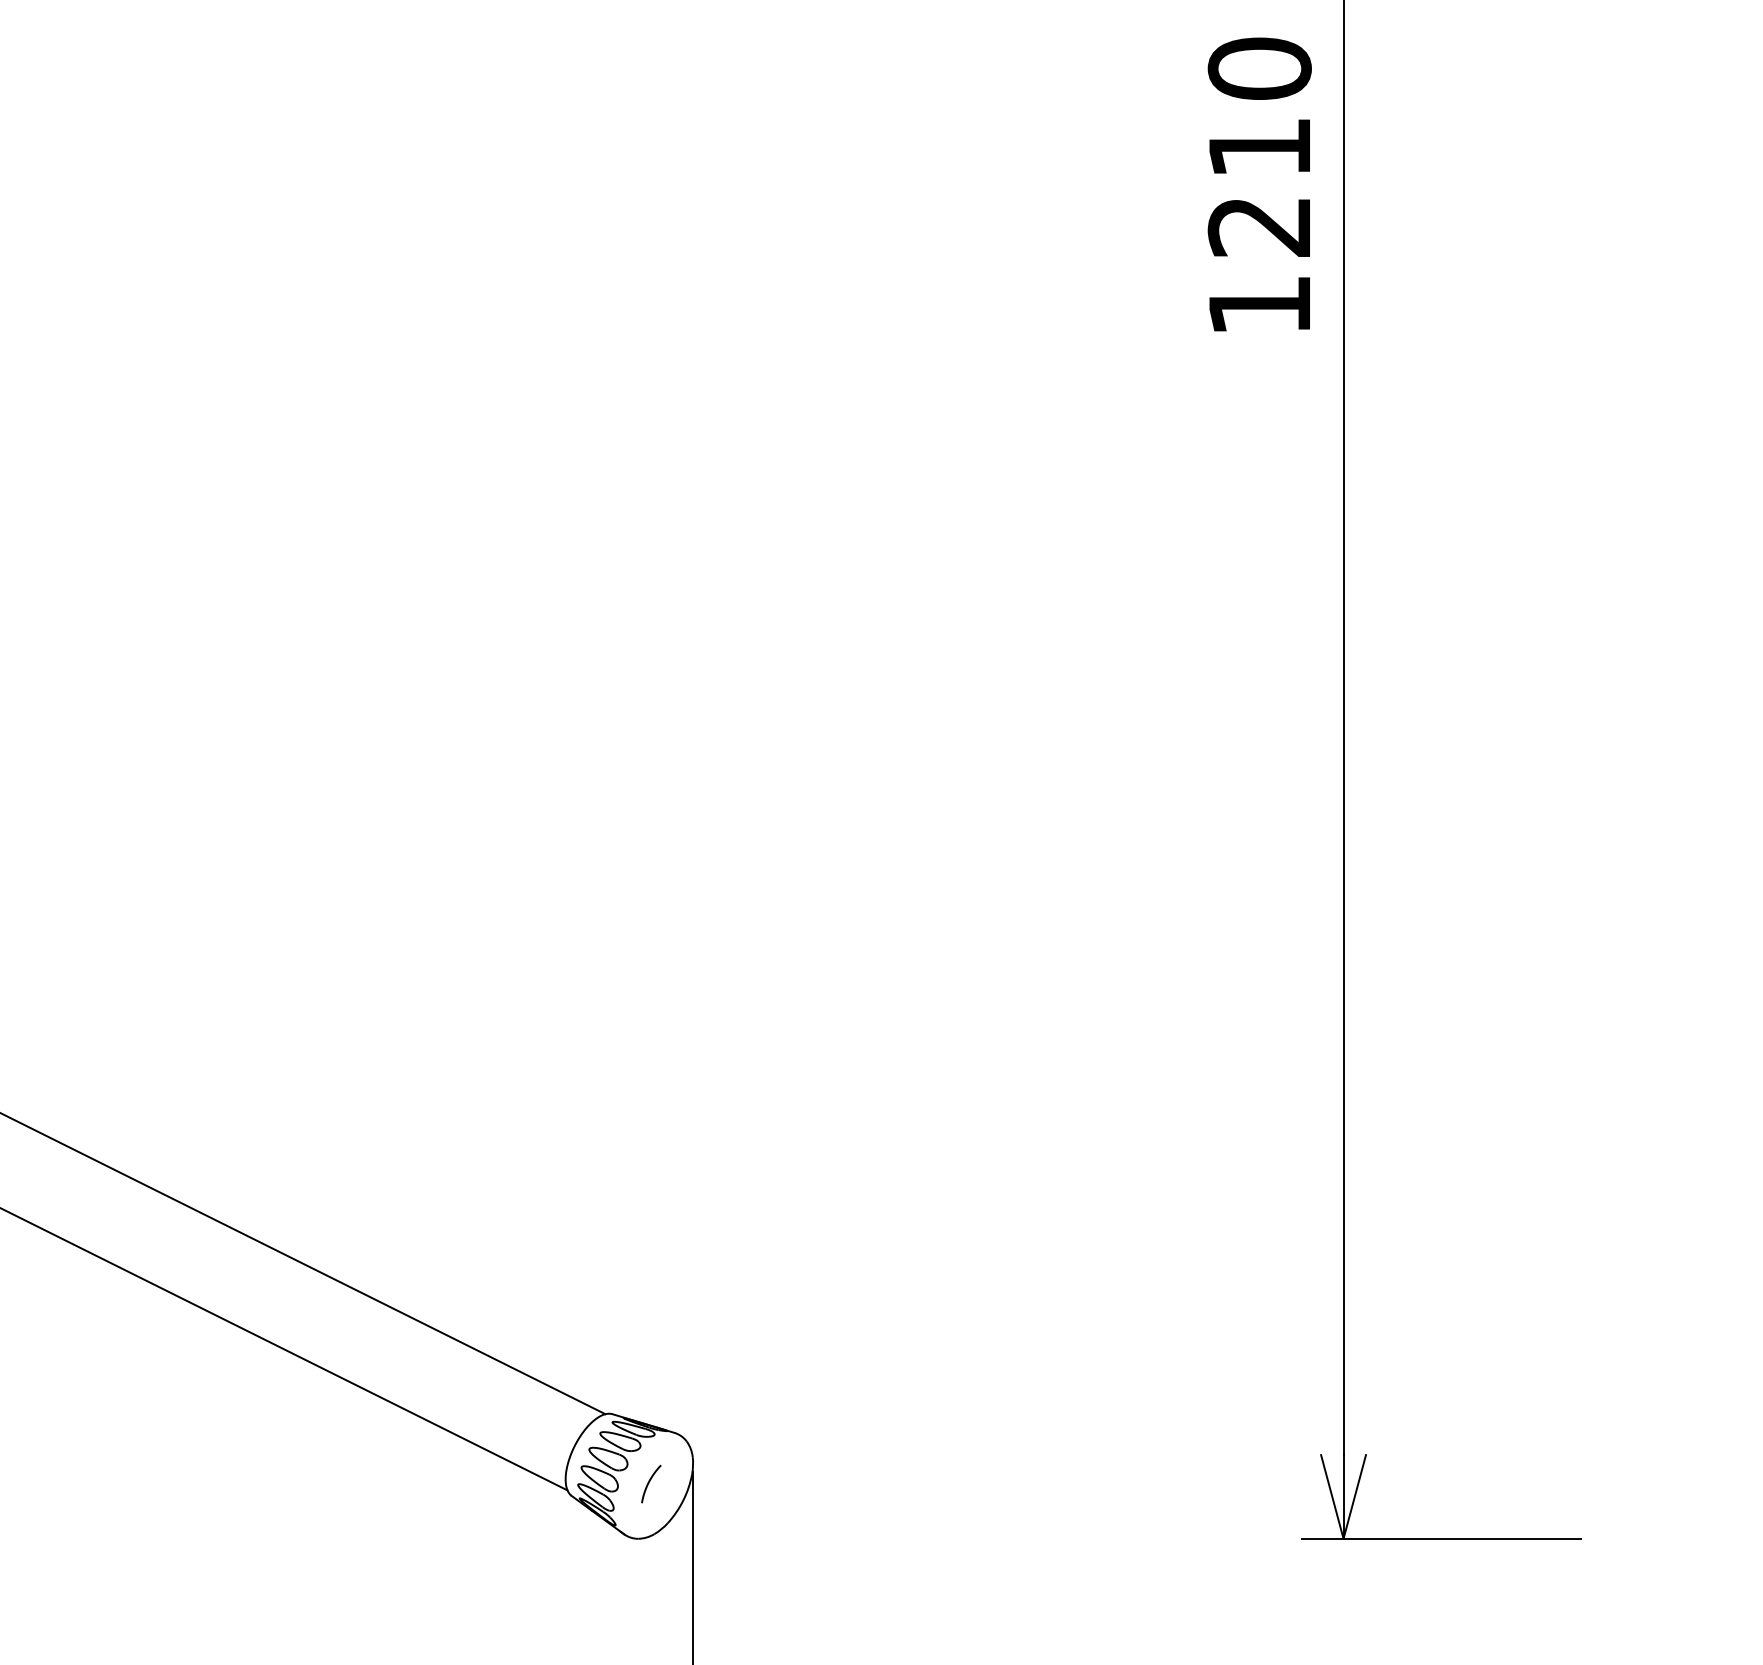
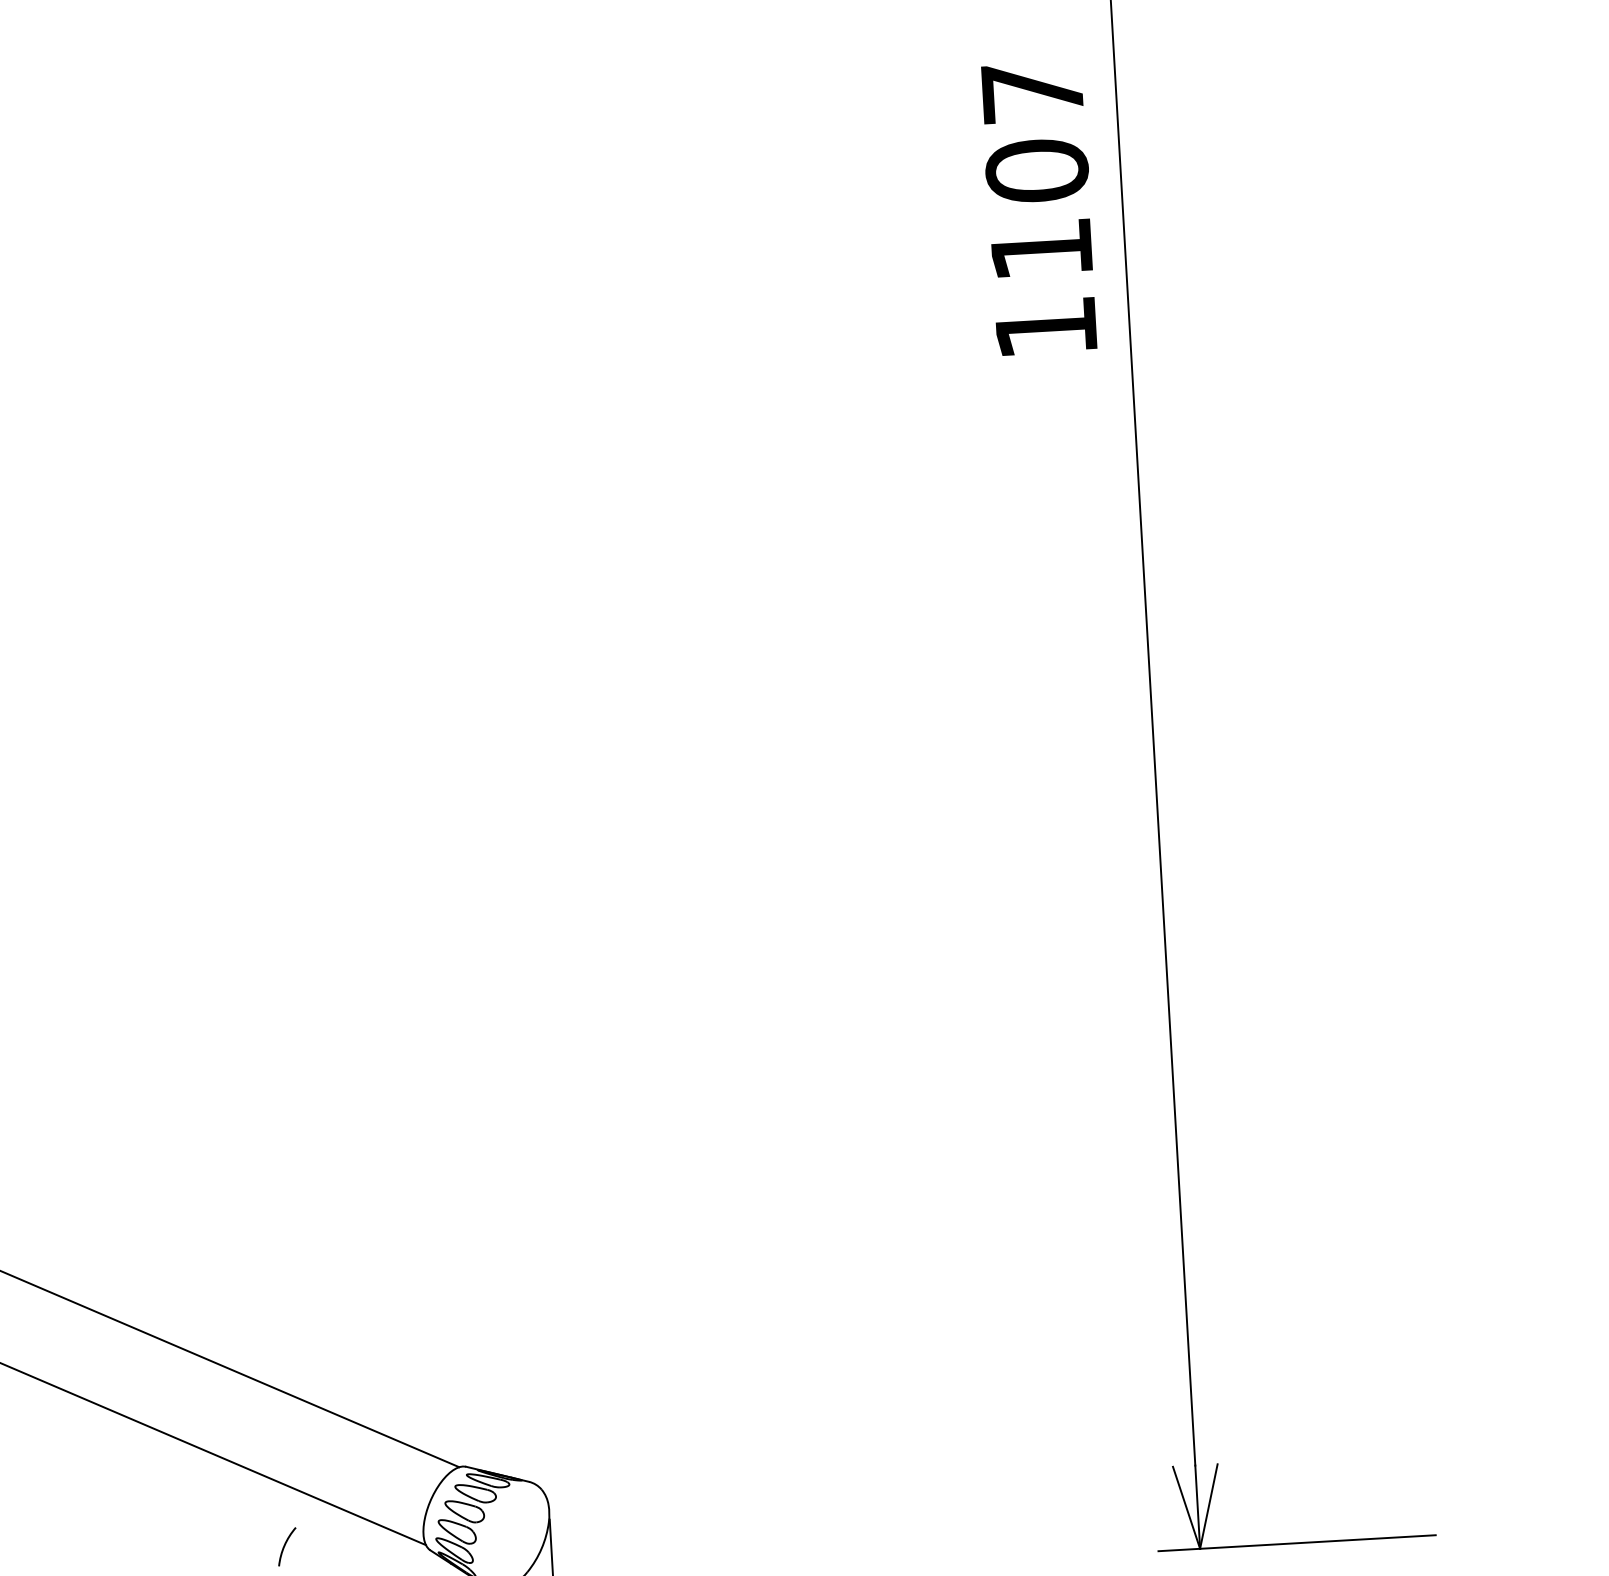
text: (1259, 146) -> (1036, 169), 1210 -> 1107
arc: (649, 1483) -> (285, 1546), moved

